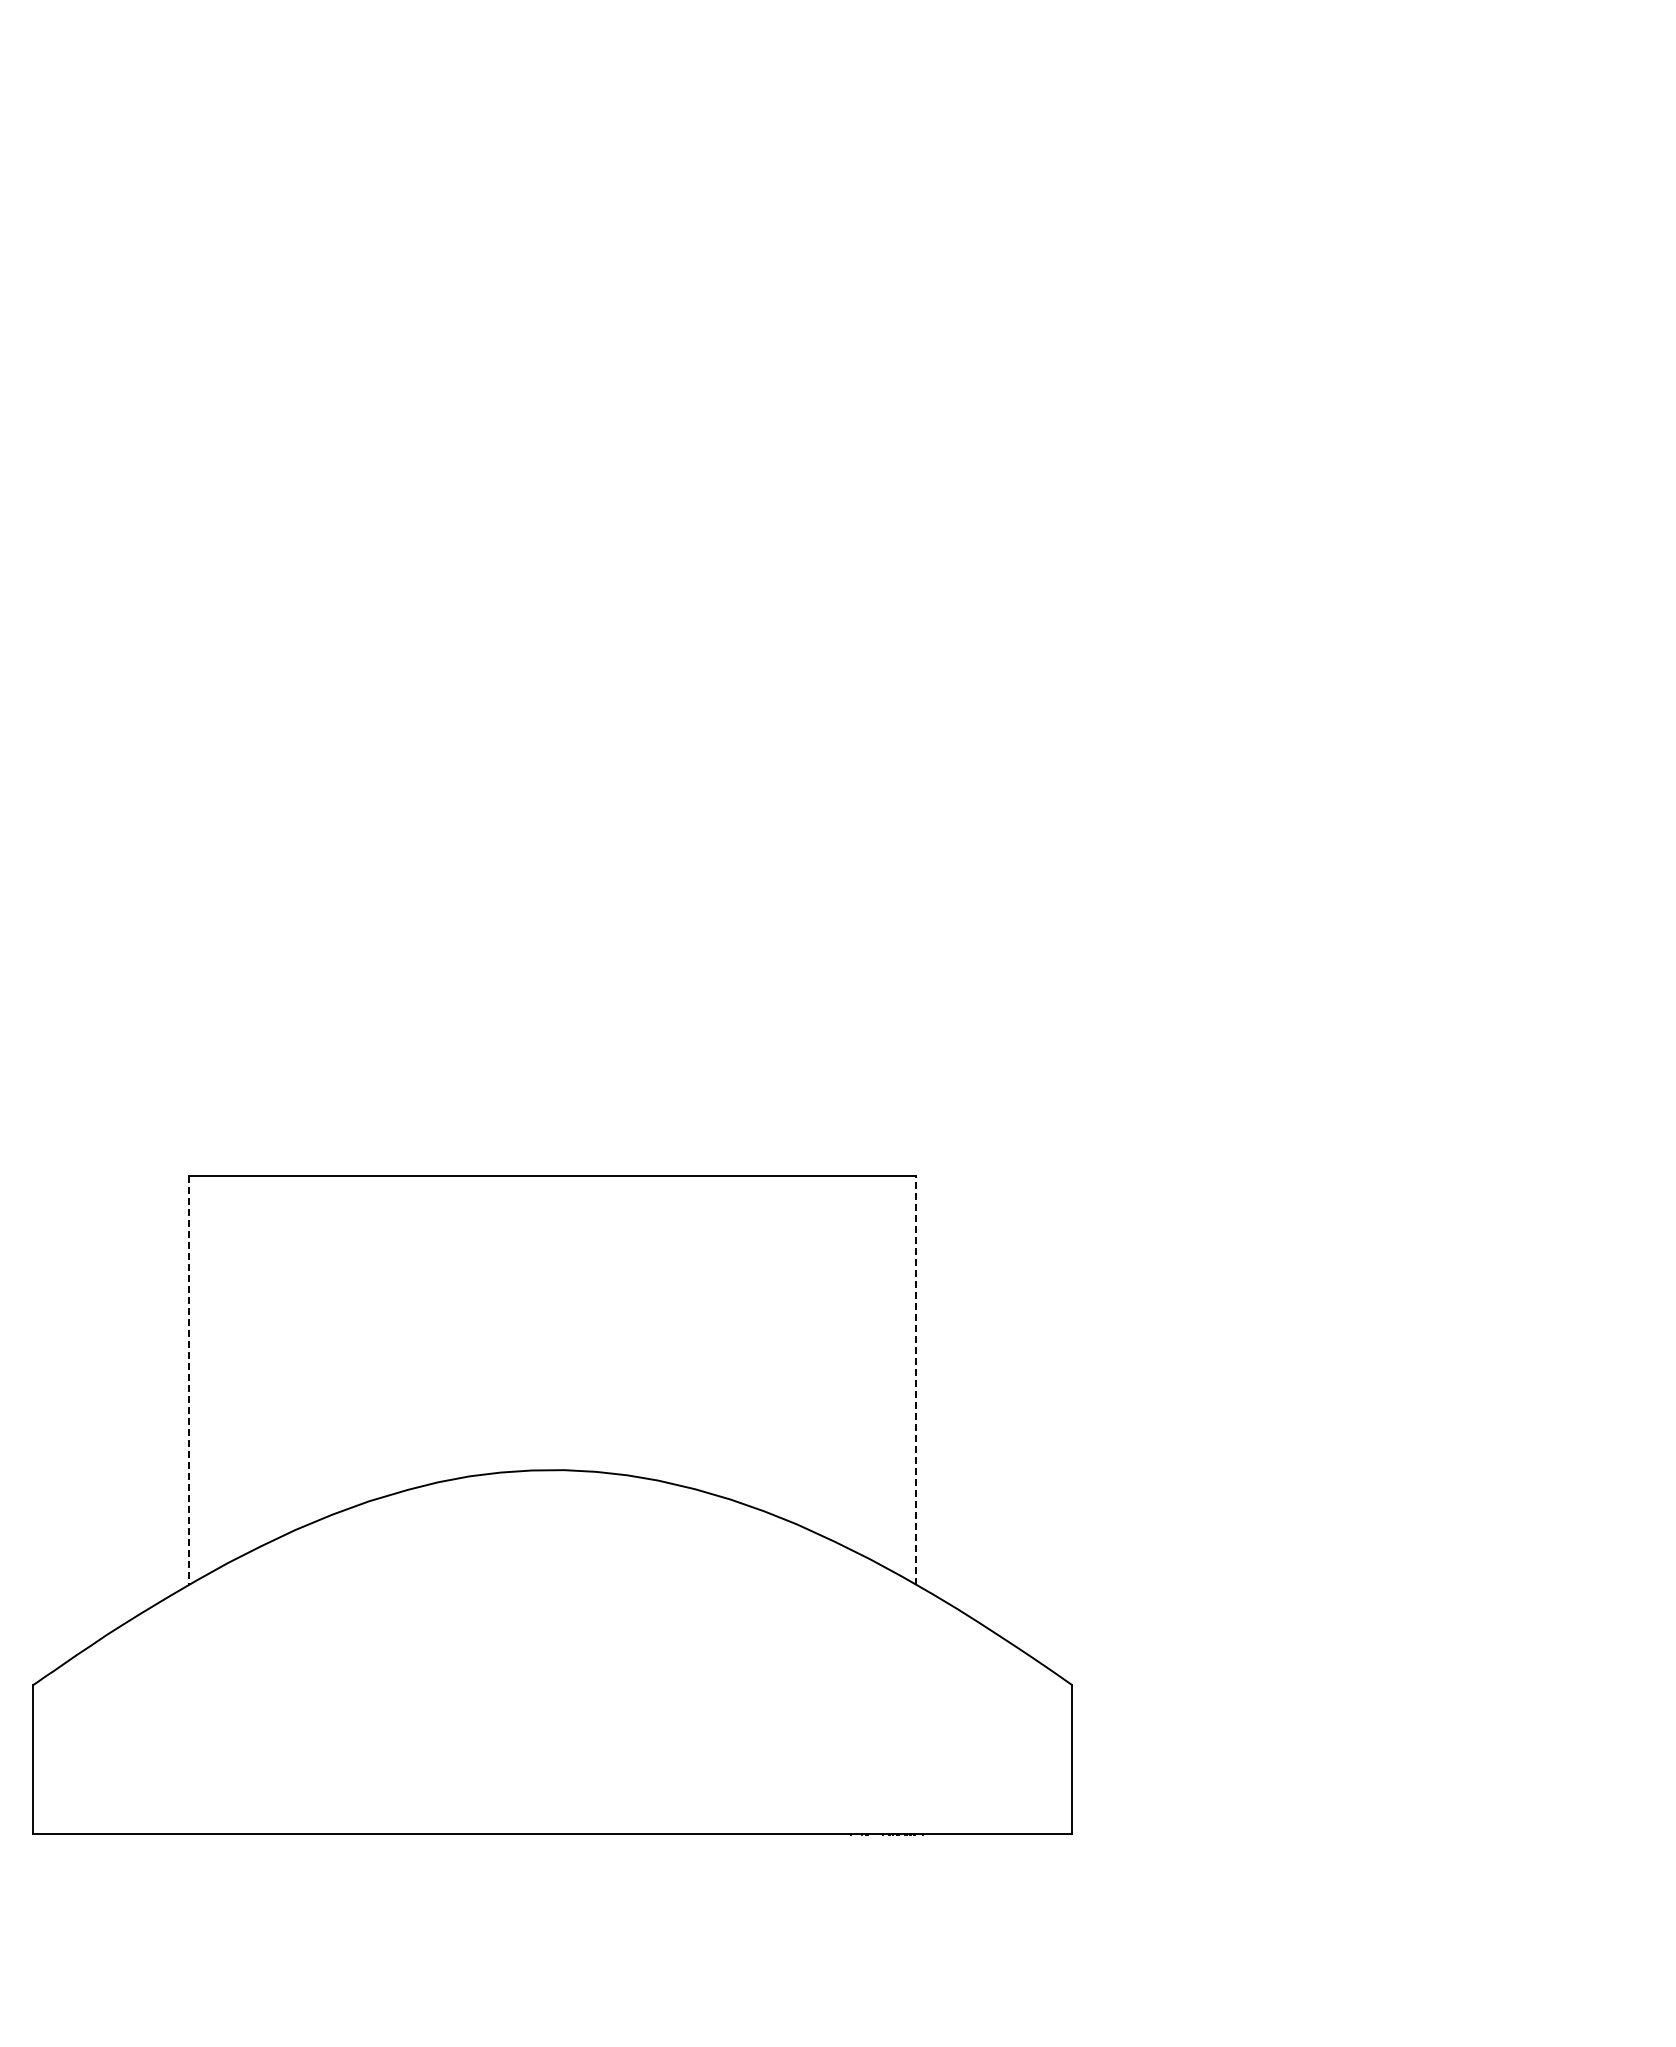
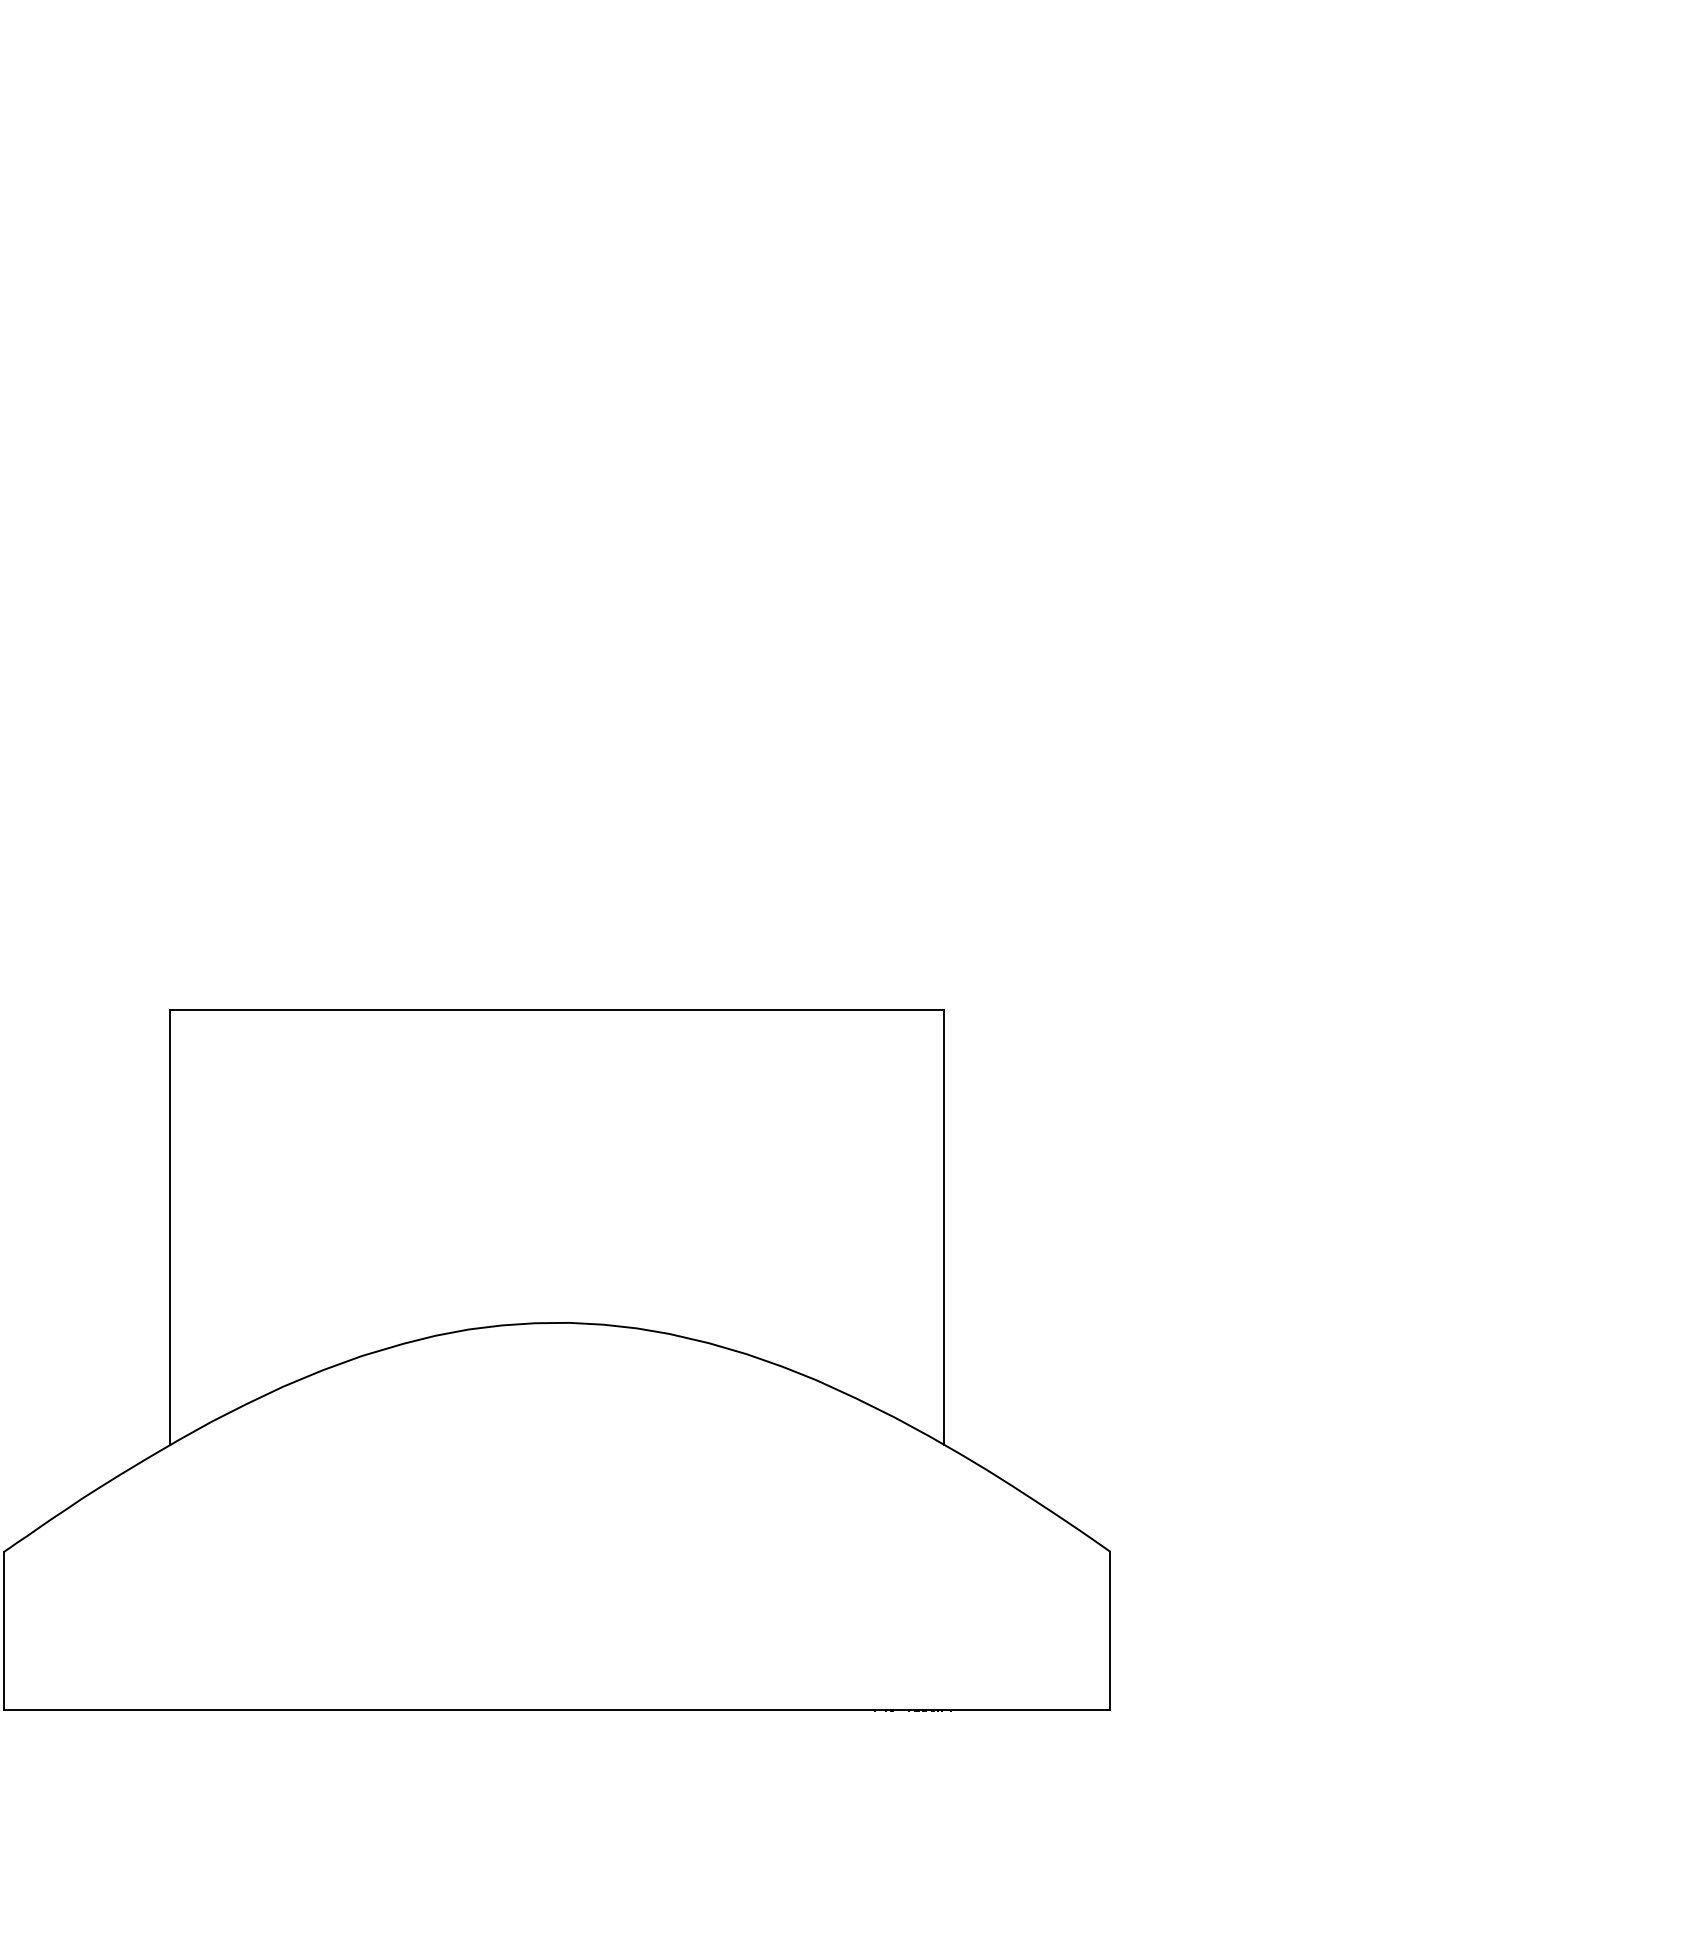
line: (916, 1379) -> (944, 1226), dashed -> solid
line: (188, 1380) -> (169, 1227), dashed -> solid

